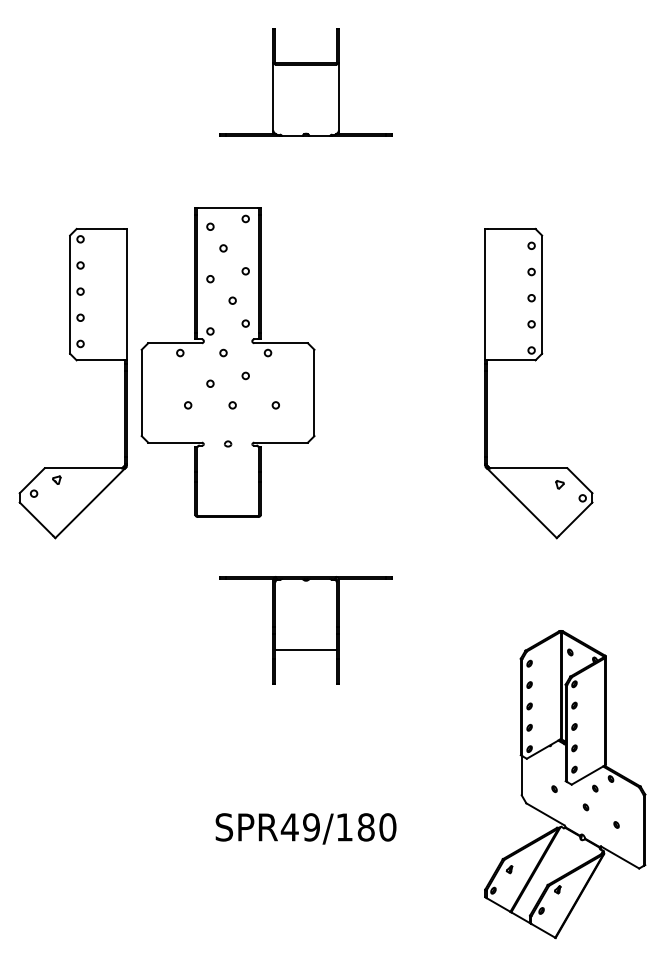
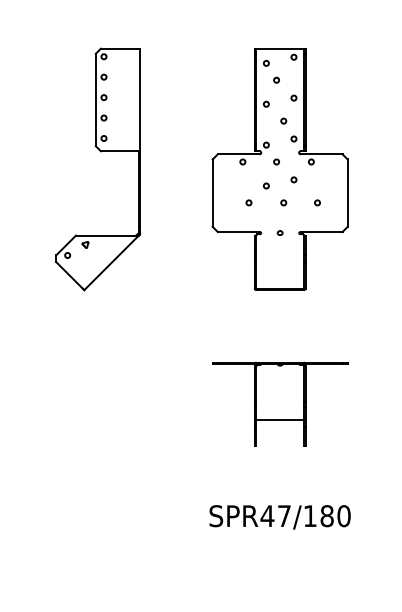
part: (227, 362) -> (279, 169), moved
part: (305, 630) -> (279, 404), moved
text: (311, 827) -> (284, 516), SPR49/180 -> SPR47/180

